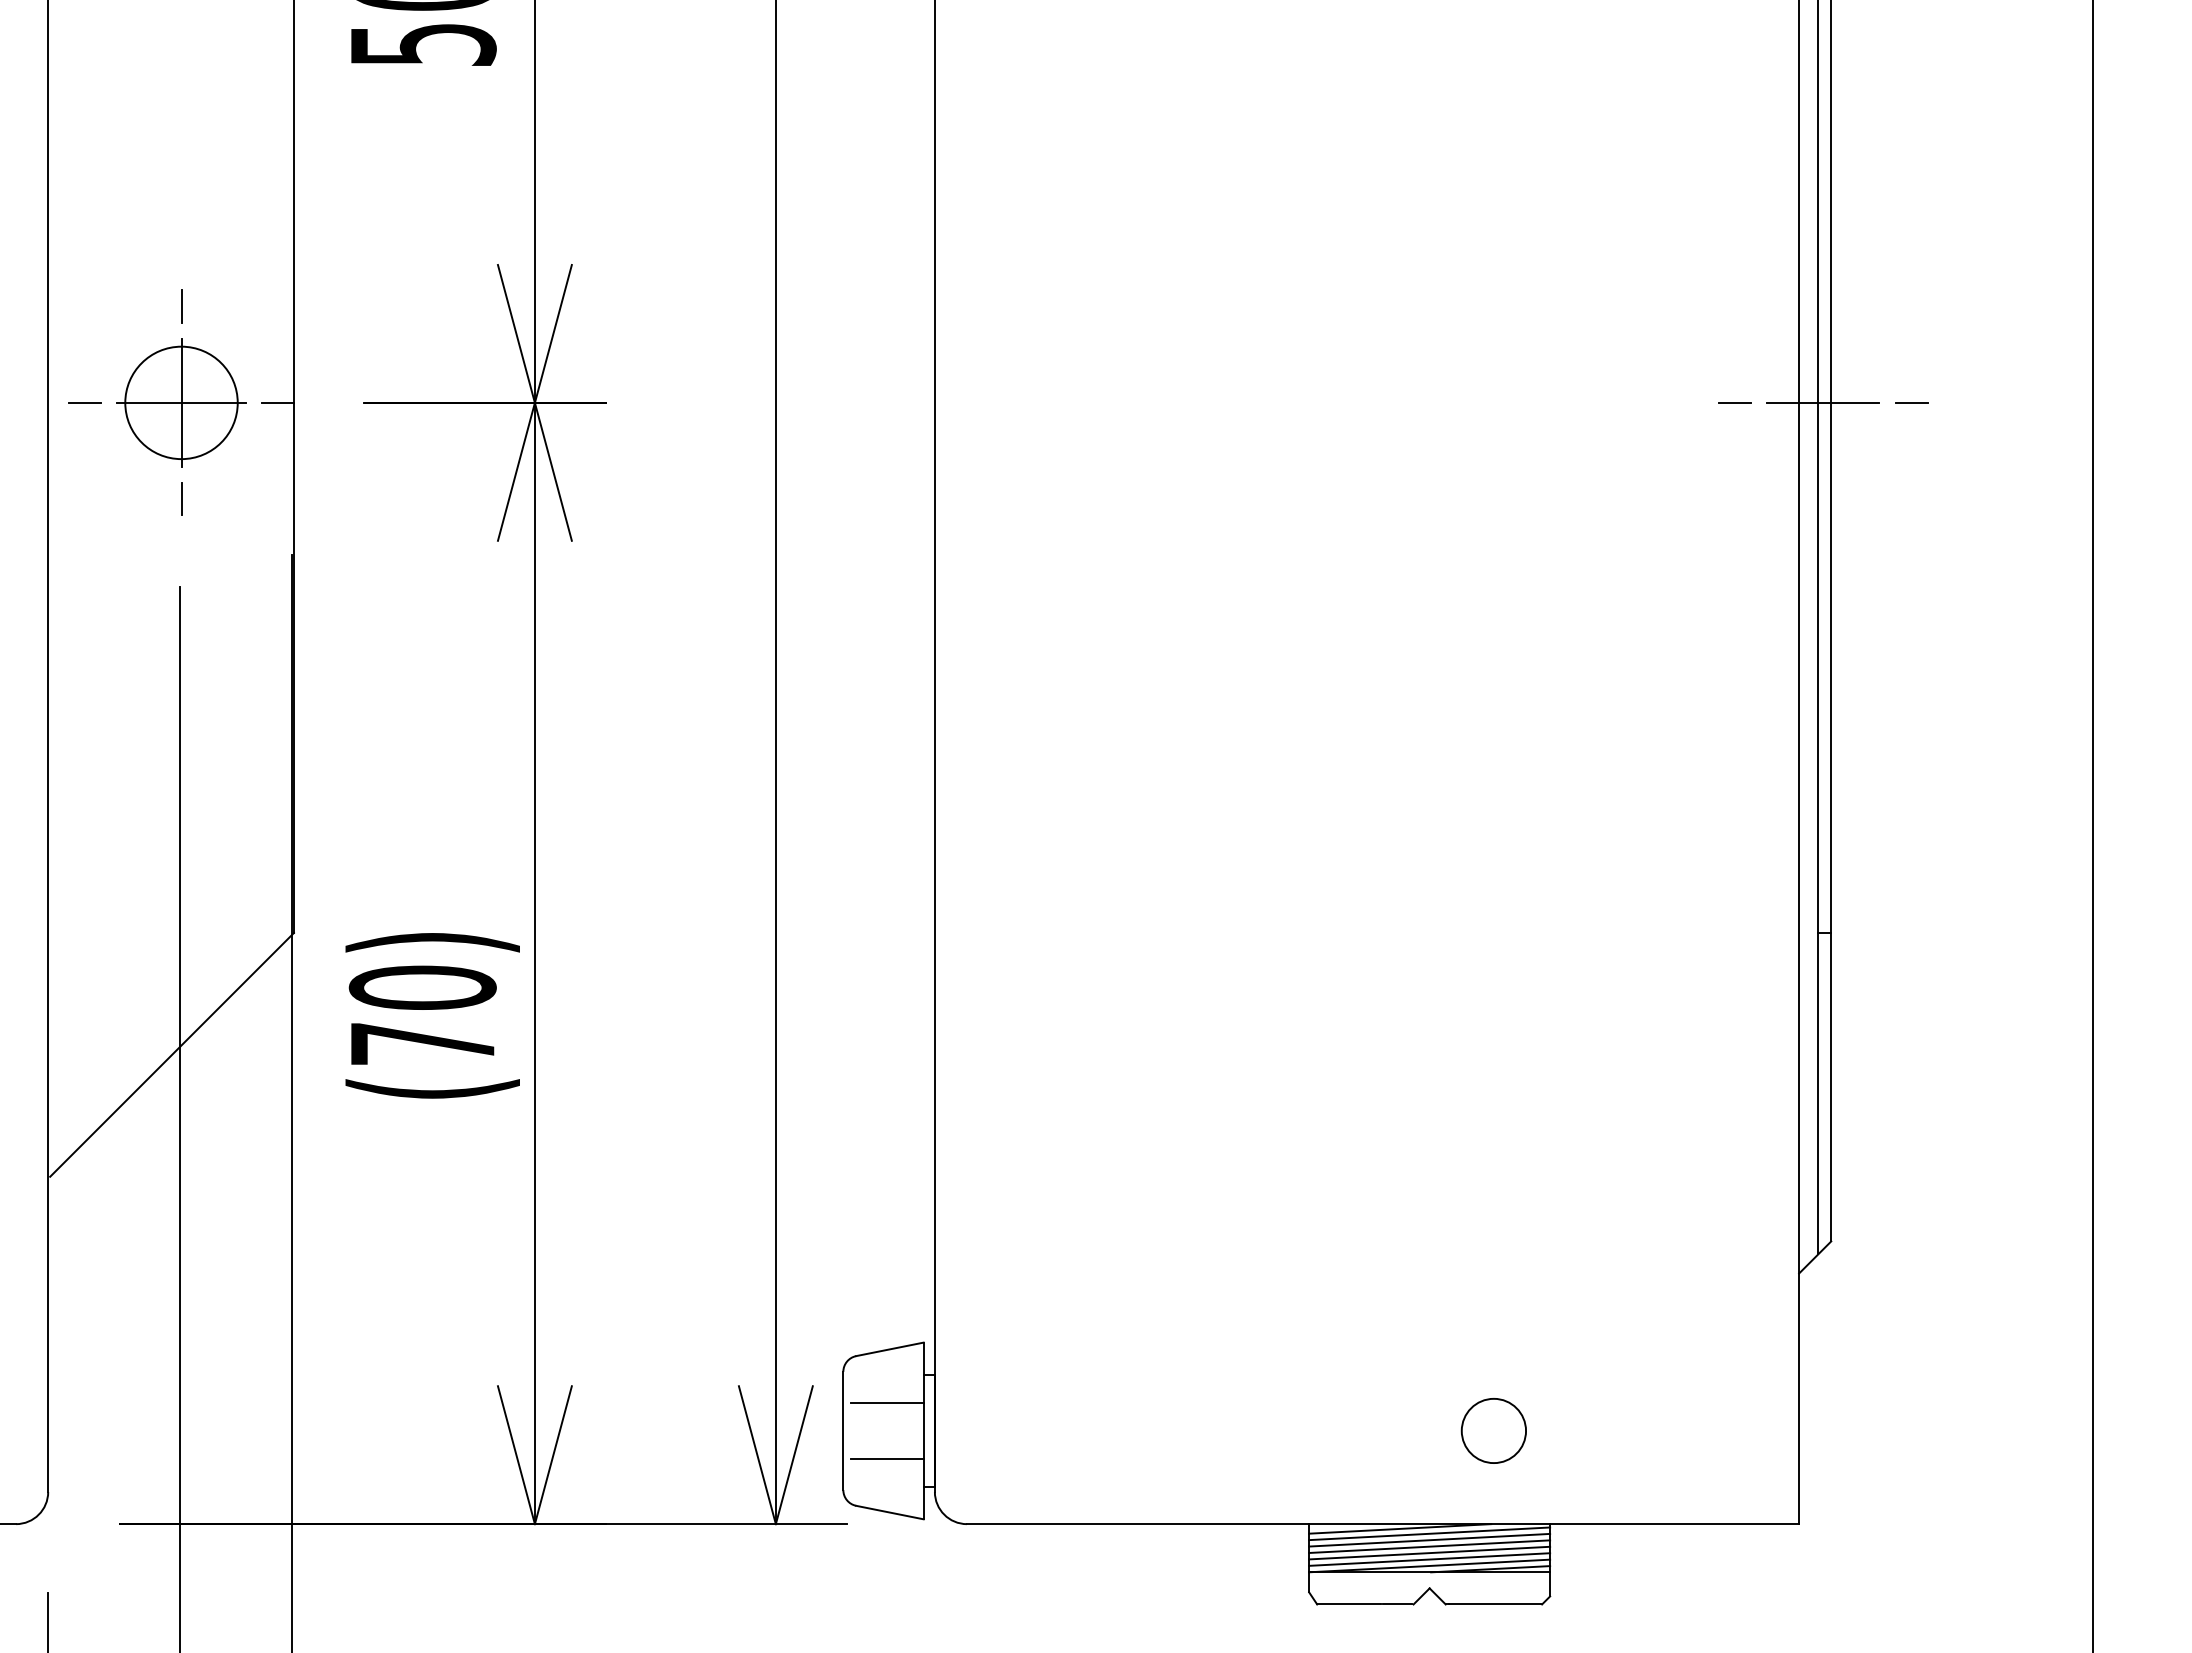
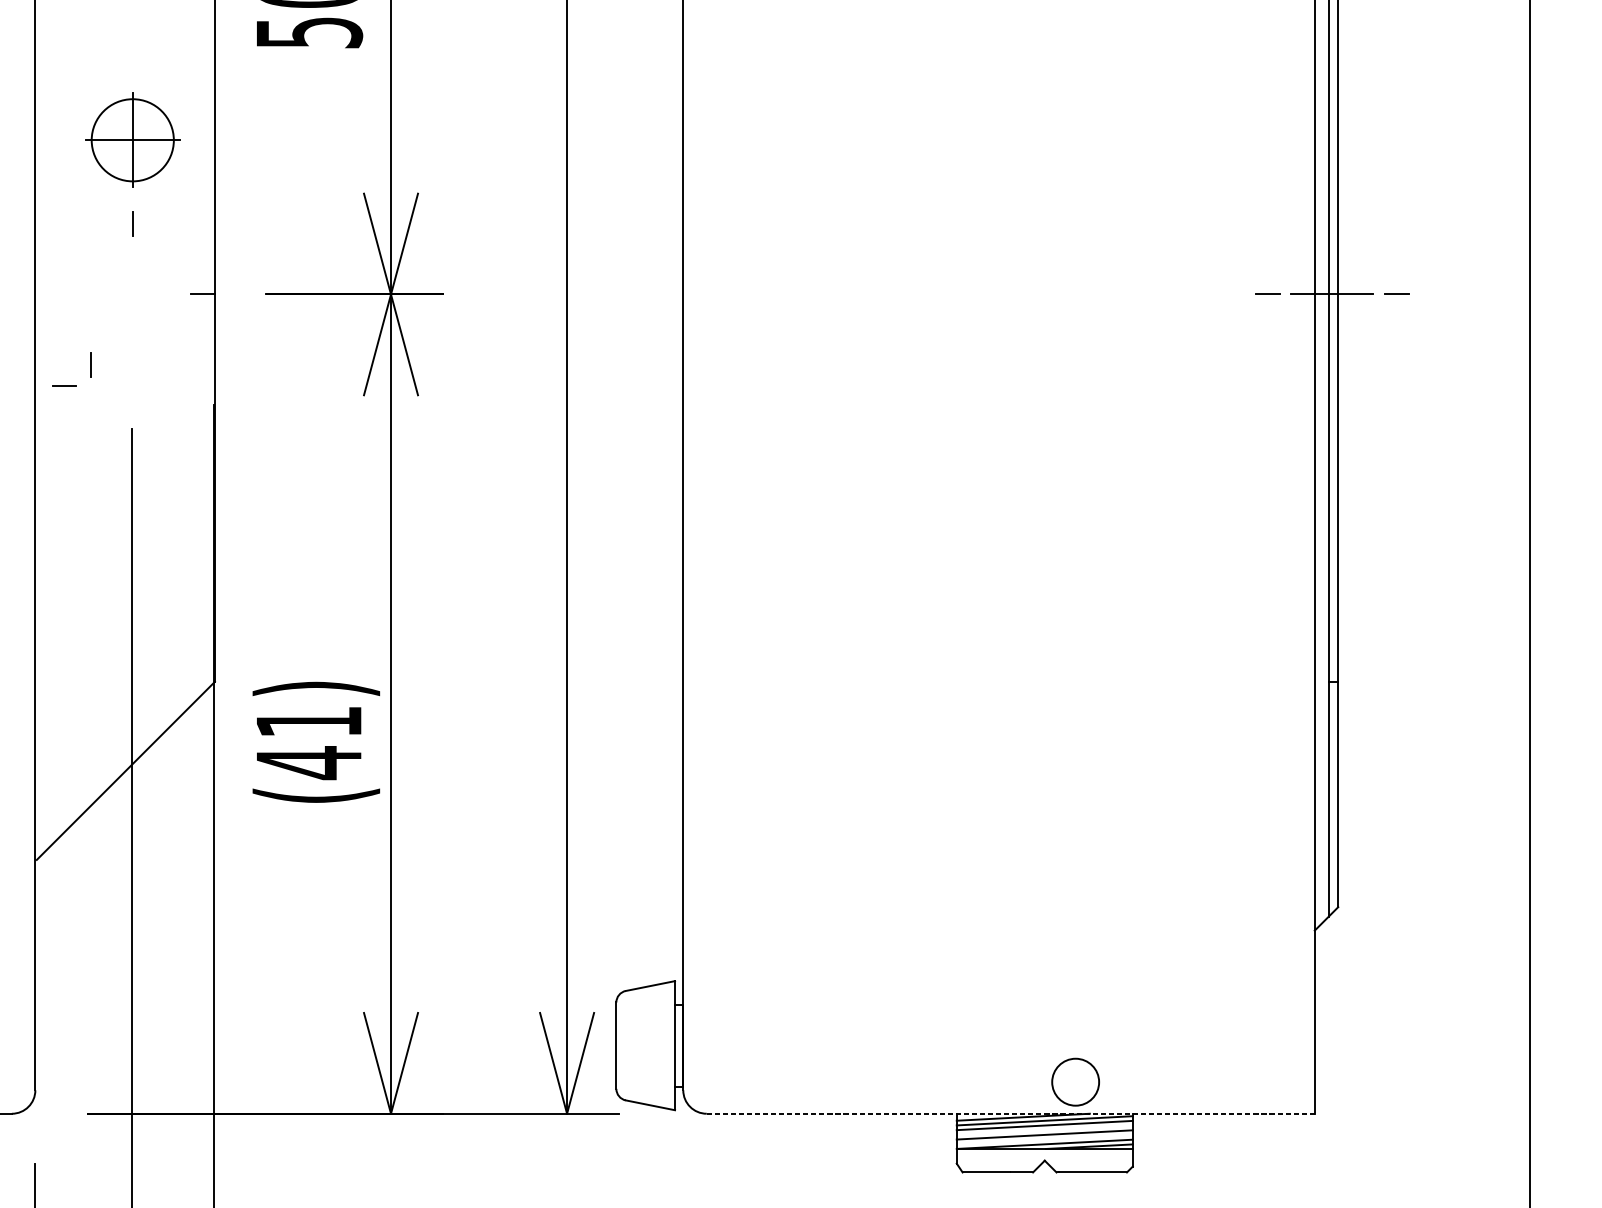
line: (84, 402) -> (64, 385), moved
part: (181, 402) -> (132, 140), moved
line: (181, 498) -> (91, 364), moved
text: (422, 1016) -> (308, 742), (70) -> (41)
line: (887, 1402) -> (648, 1024), removed
circle: (1493, 1430) -> (1075, 1081), moved
line: (887, 1459) -> (648, 1066), removed
line: (1382, 1524) -> (1010, 1114), solid -> dashed
line: (1429, 1546) -> (1044, 1130), removed
line: (1429, 1559) -> (1044, 1139), removed

